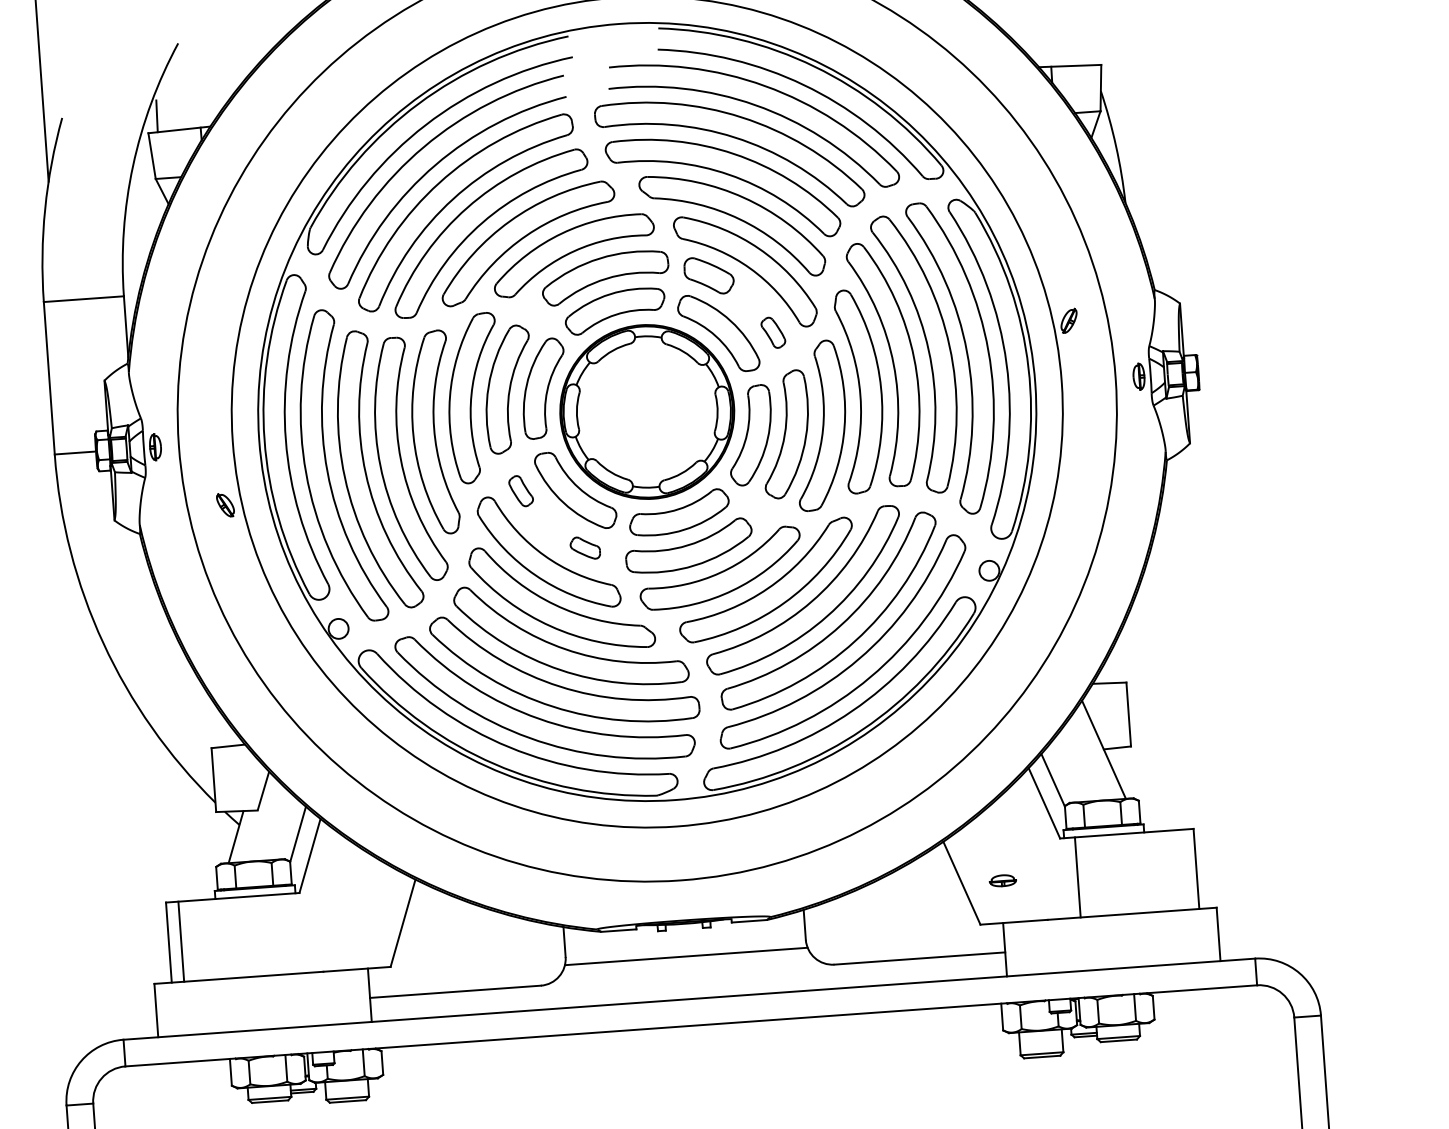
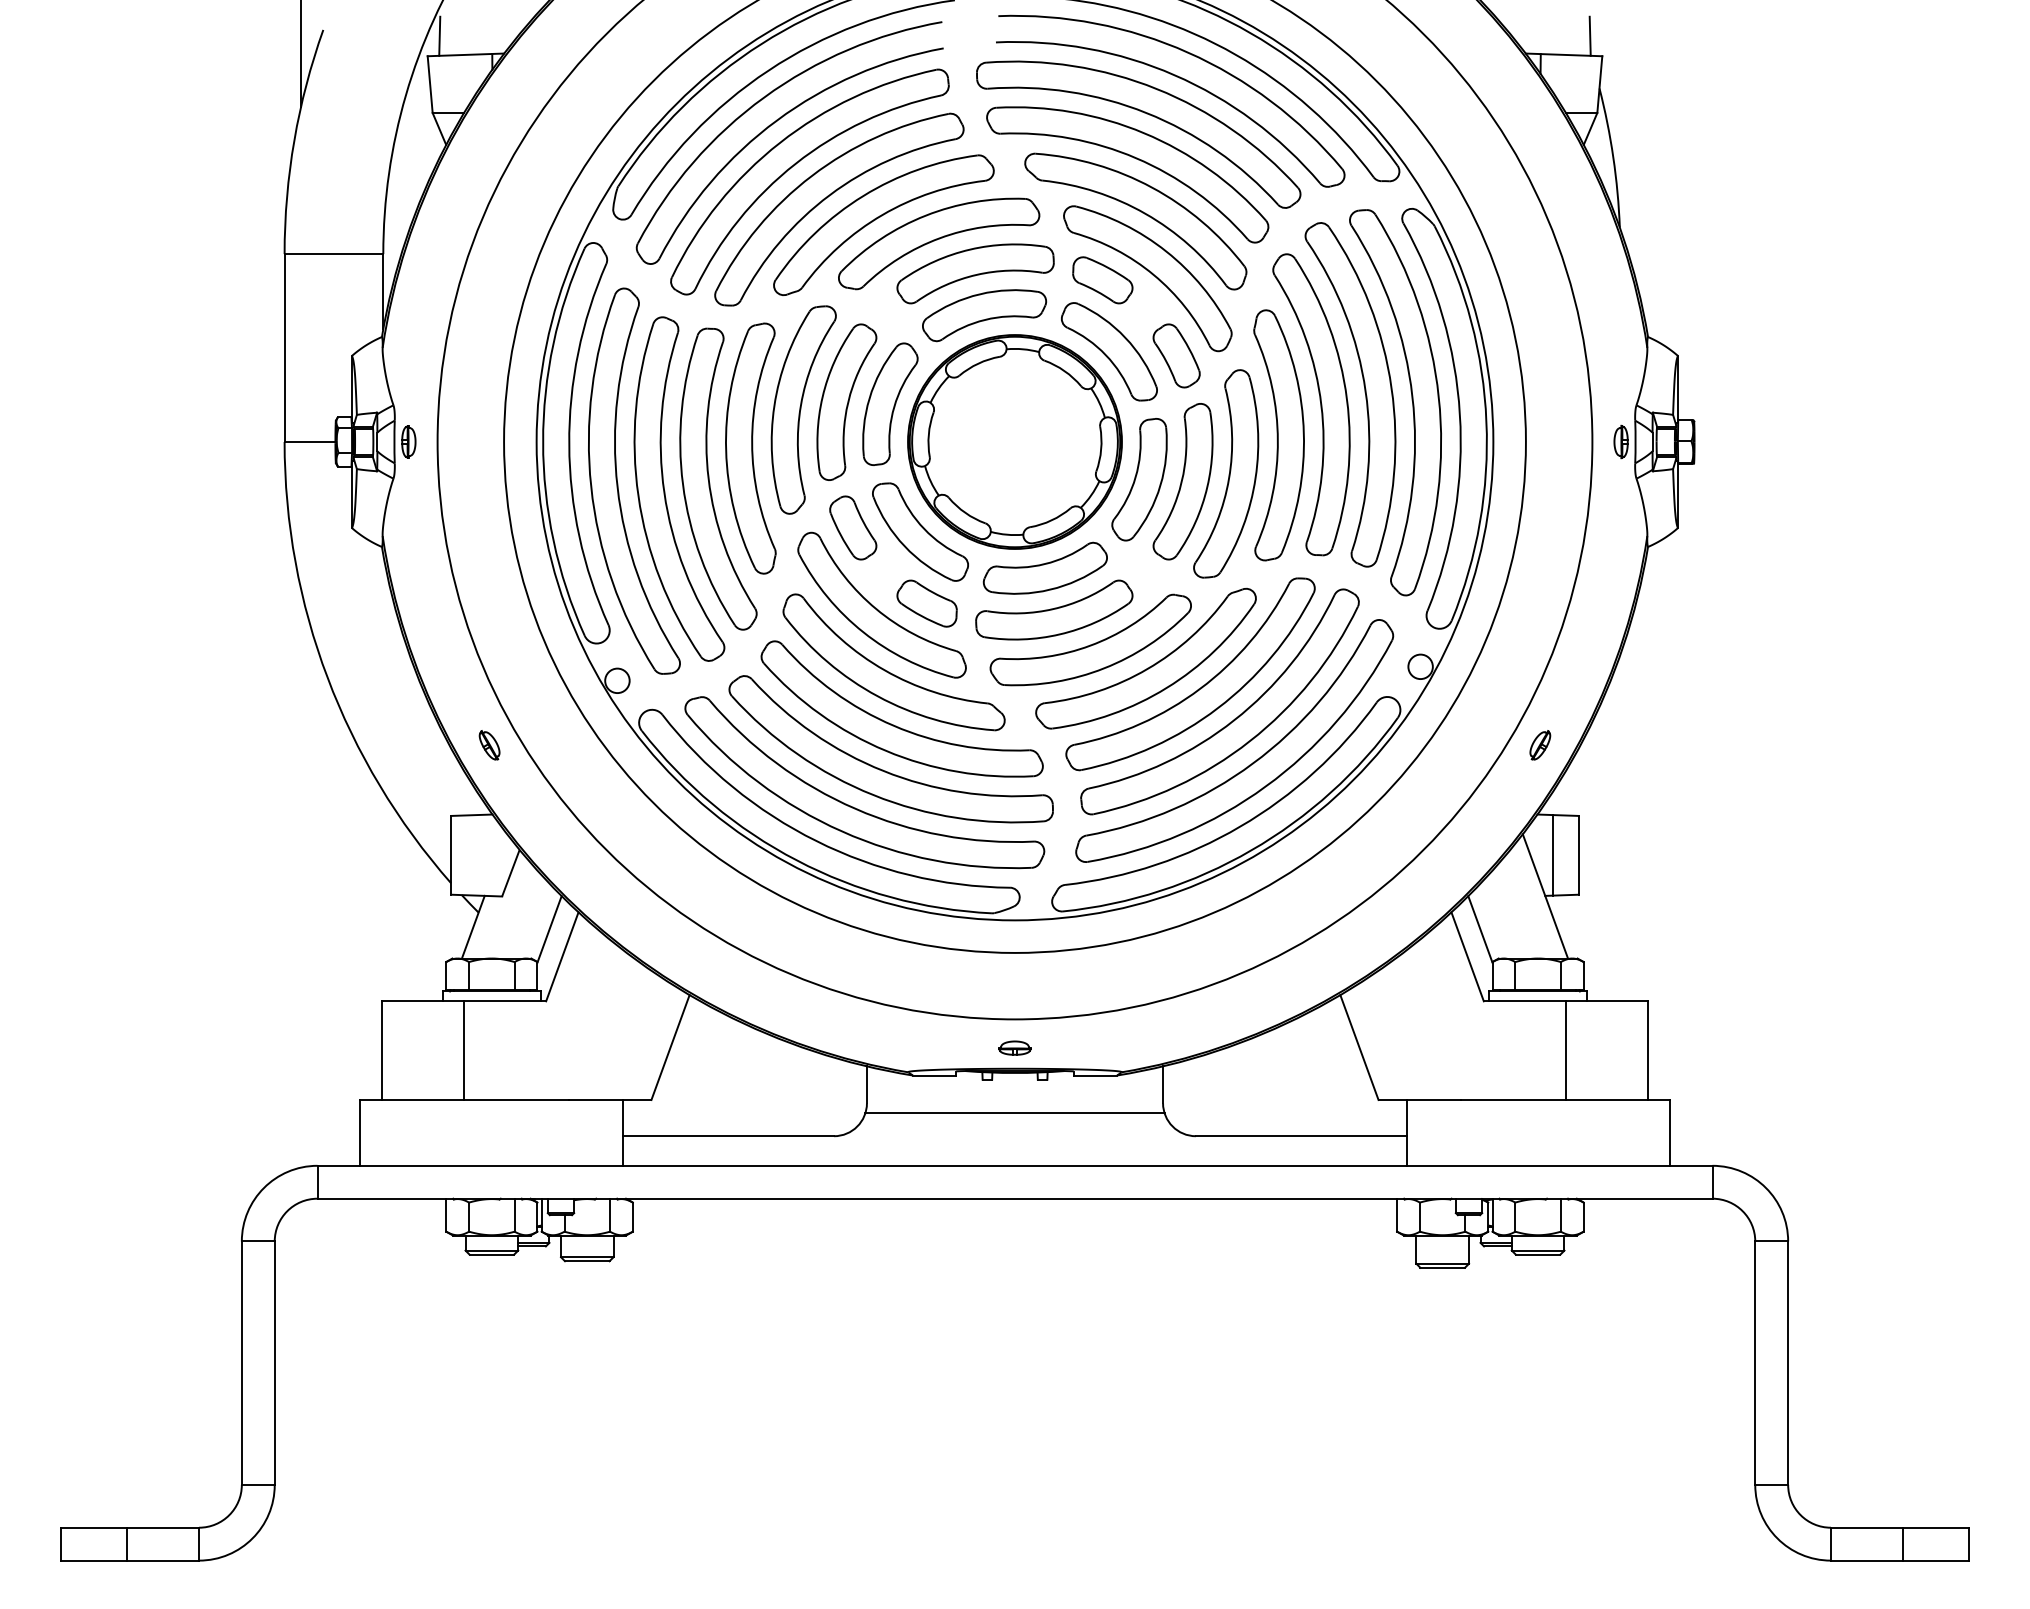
line: (1089, 48) -> (1589, 35), added
part: (1069, 321) -> (1540, 745), moved
part: (773, 332) -> (1176, 355), size x1.67
part: (521, 490) -> (853, 527), size x1.67
part: (225, 505) -> (489, 745), moved
part: (584, 548) -> (926, 603), size x1.67
line: (1107, 716) -> (1552, 855), added
line: (1078, 877) -> (1566, 1050), moved
part: (1002, 880) -> (1014, 1047), moved
line: (180, 941) -> (463, 1050), moved

